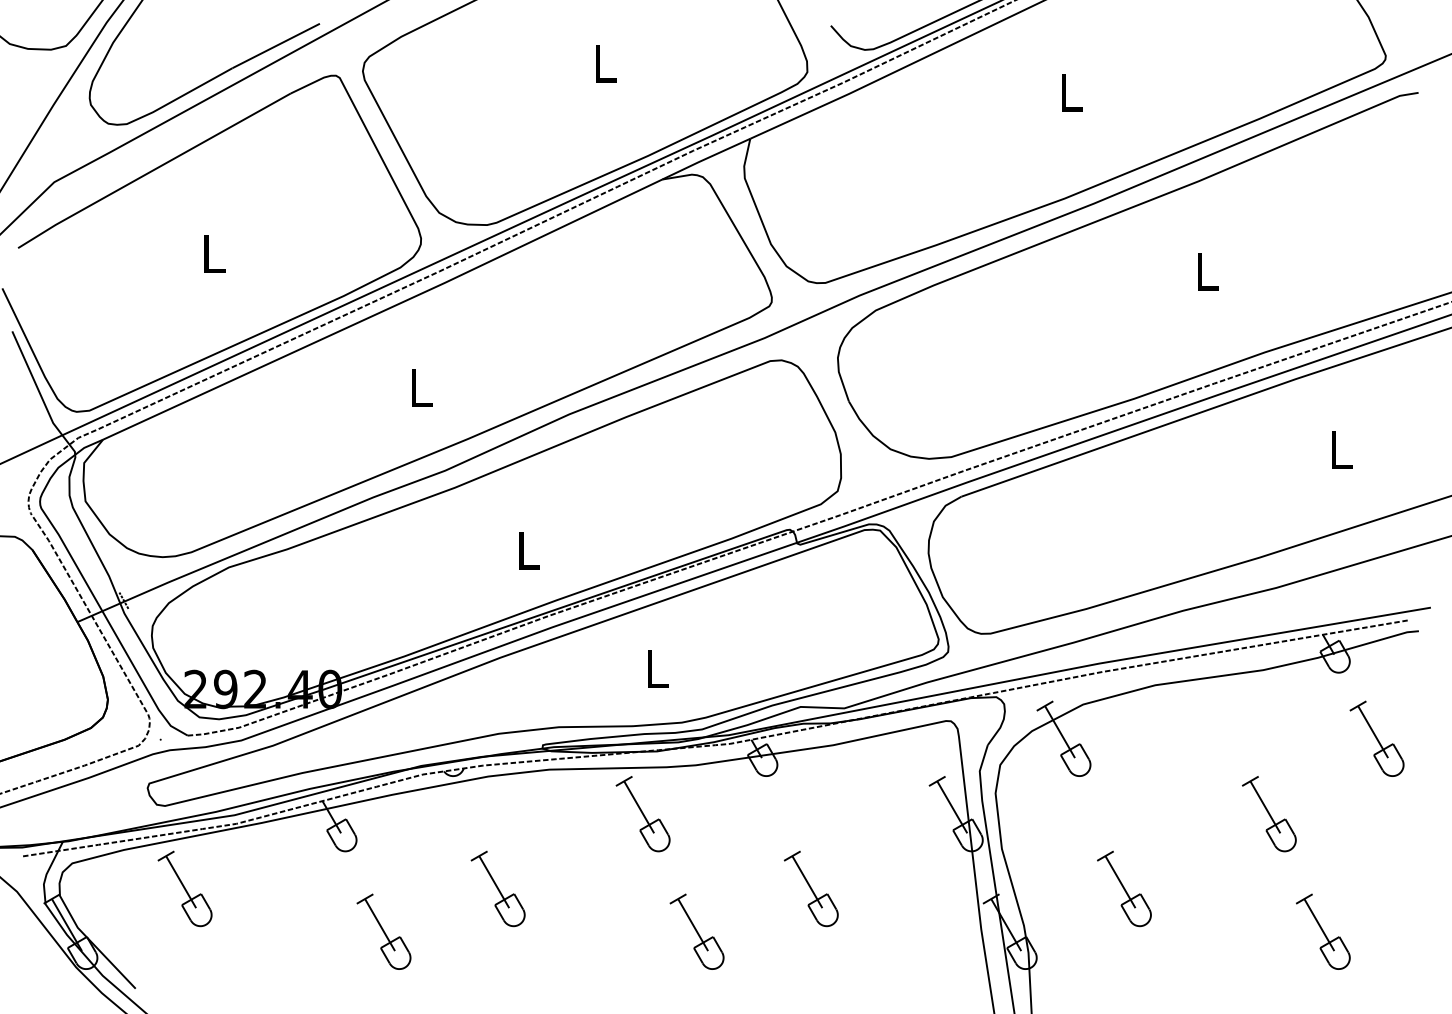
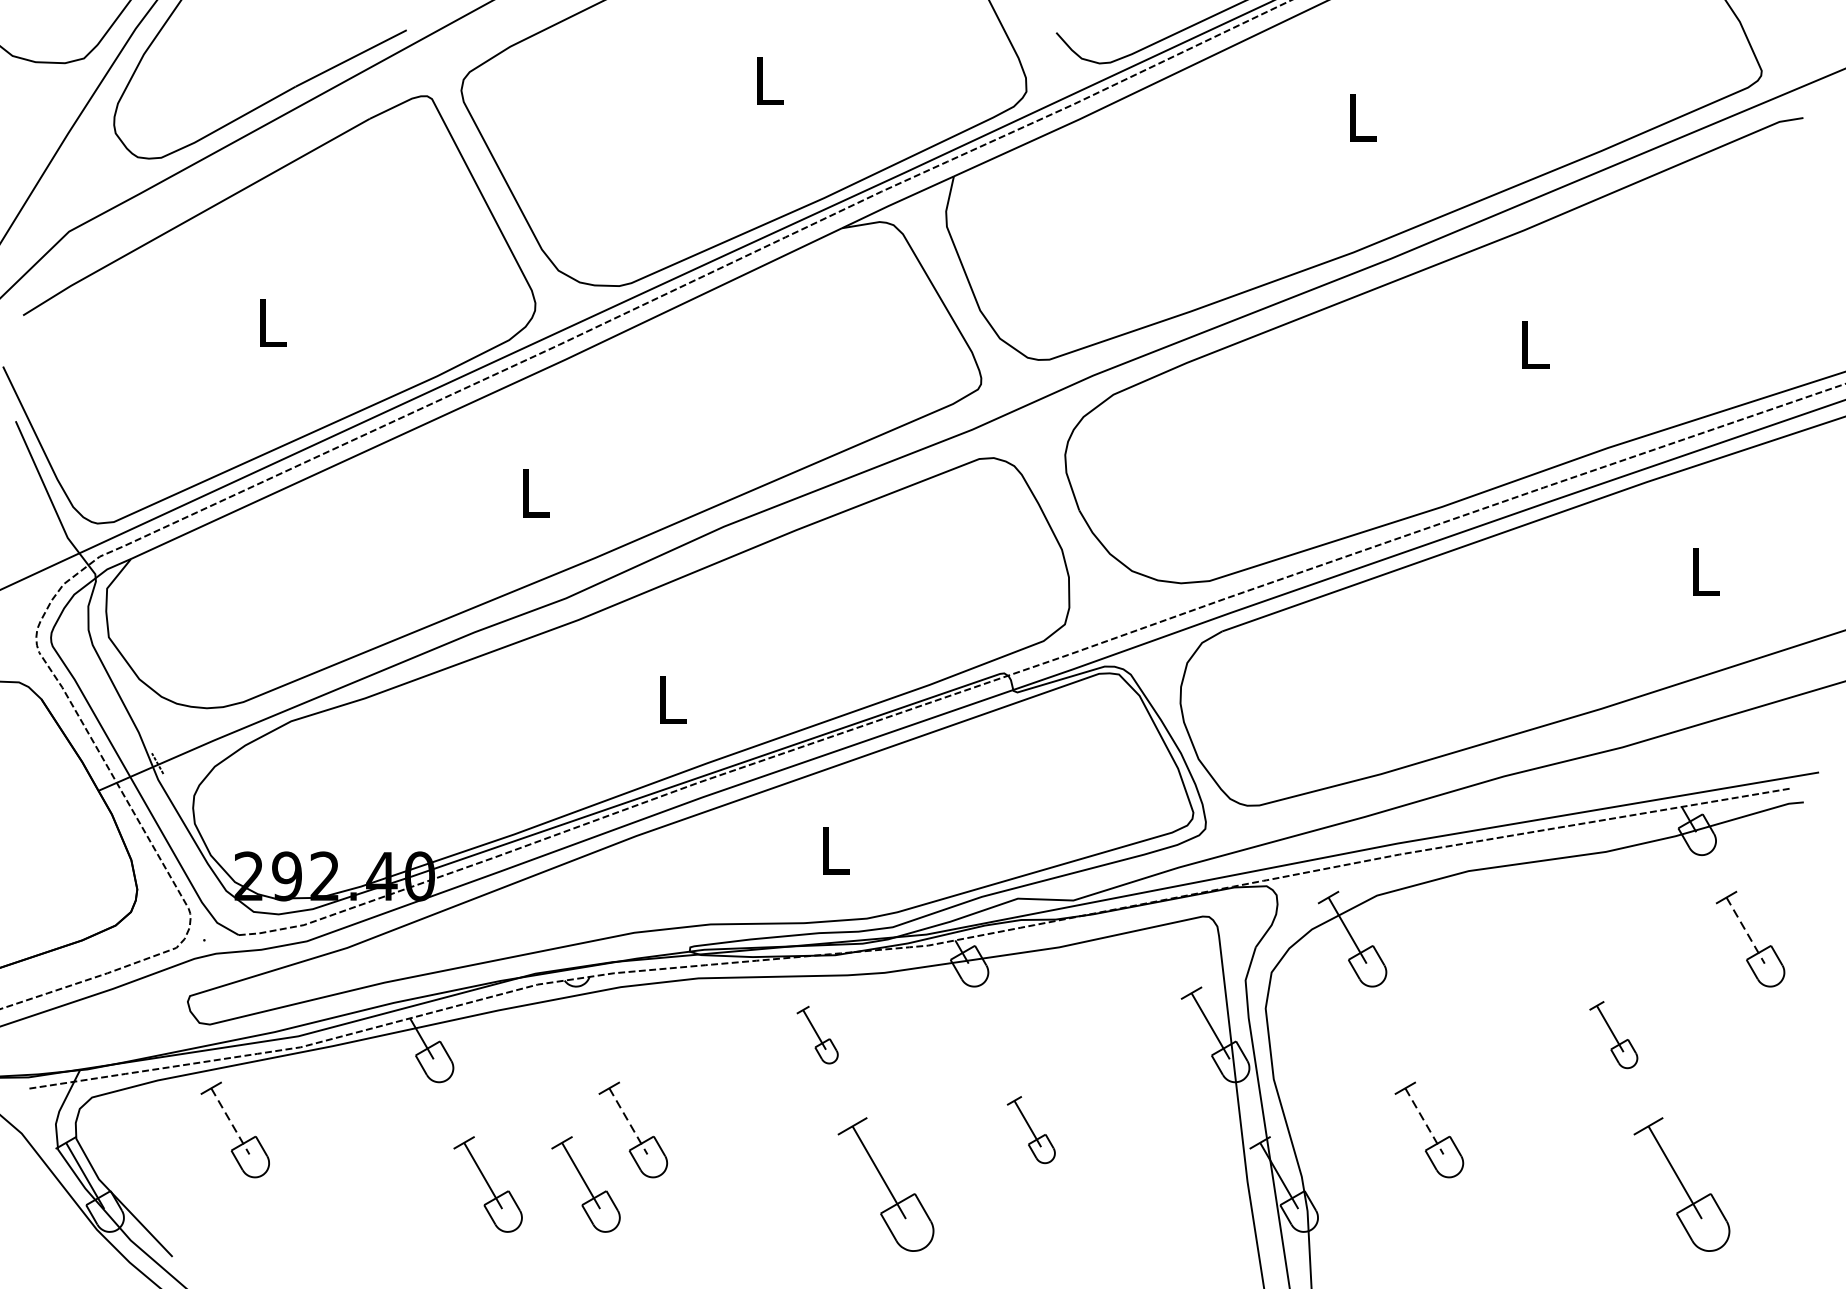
line: (1373, 732) -> (1746, 931), solid -> dashed
part: (642, 814) -> (816, 1035), size x0.6
part: (1269, 814) -> (1613, 1035), size x0.7
line: (181, 882) -> (230, 1121), solid -> dashed
line: (494, 882) -> (628, 1121), solid -> dashed
line: (1120, 882) -> (1424, 1121), solid -> dashed
part: (810, 888) -> (1030, 1129), size x0.7
part: (460, 931) -> (585, 1184), added
part: (696, 931) -> (885, 1184), size x1.4
part: (1323, 931) -> (1682, 1184), size x1.4

